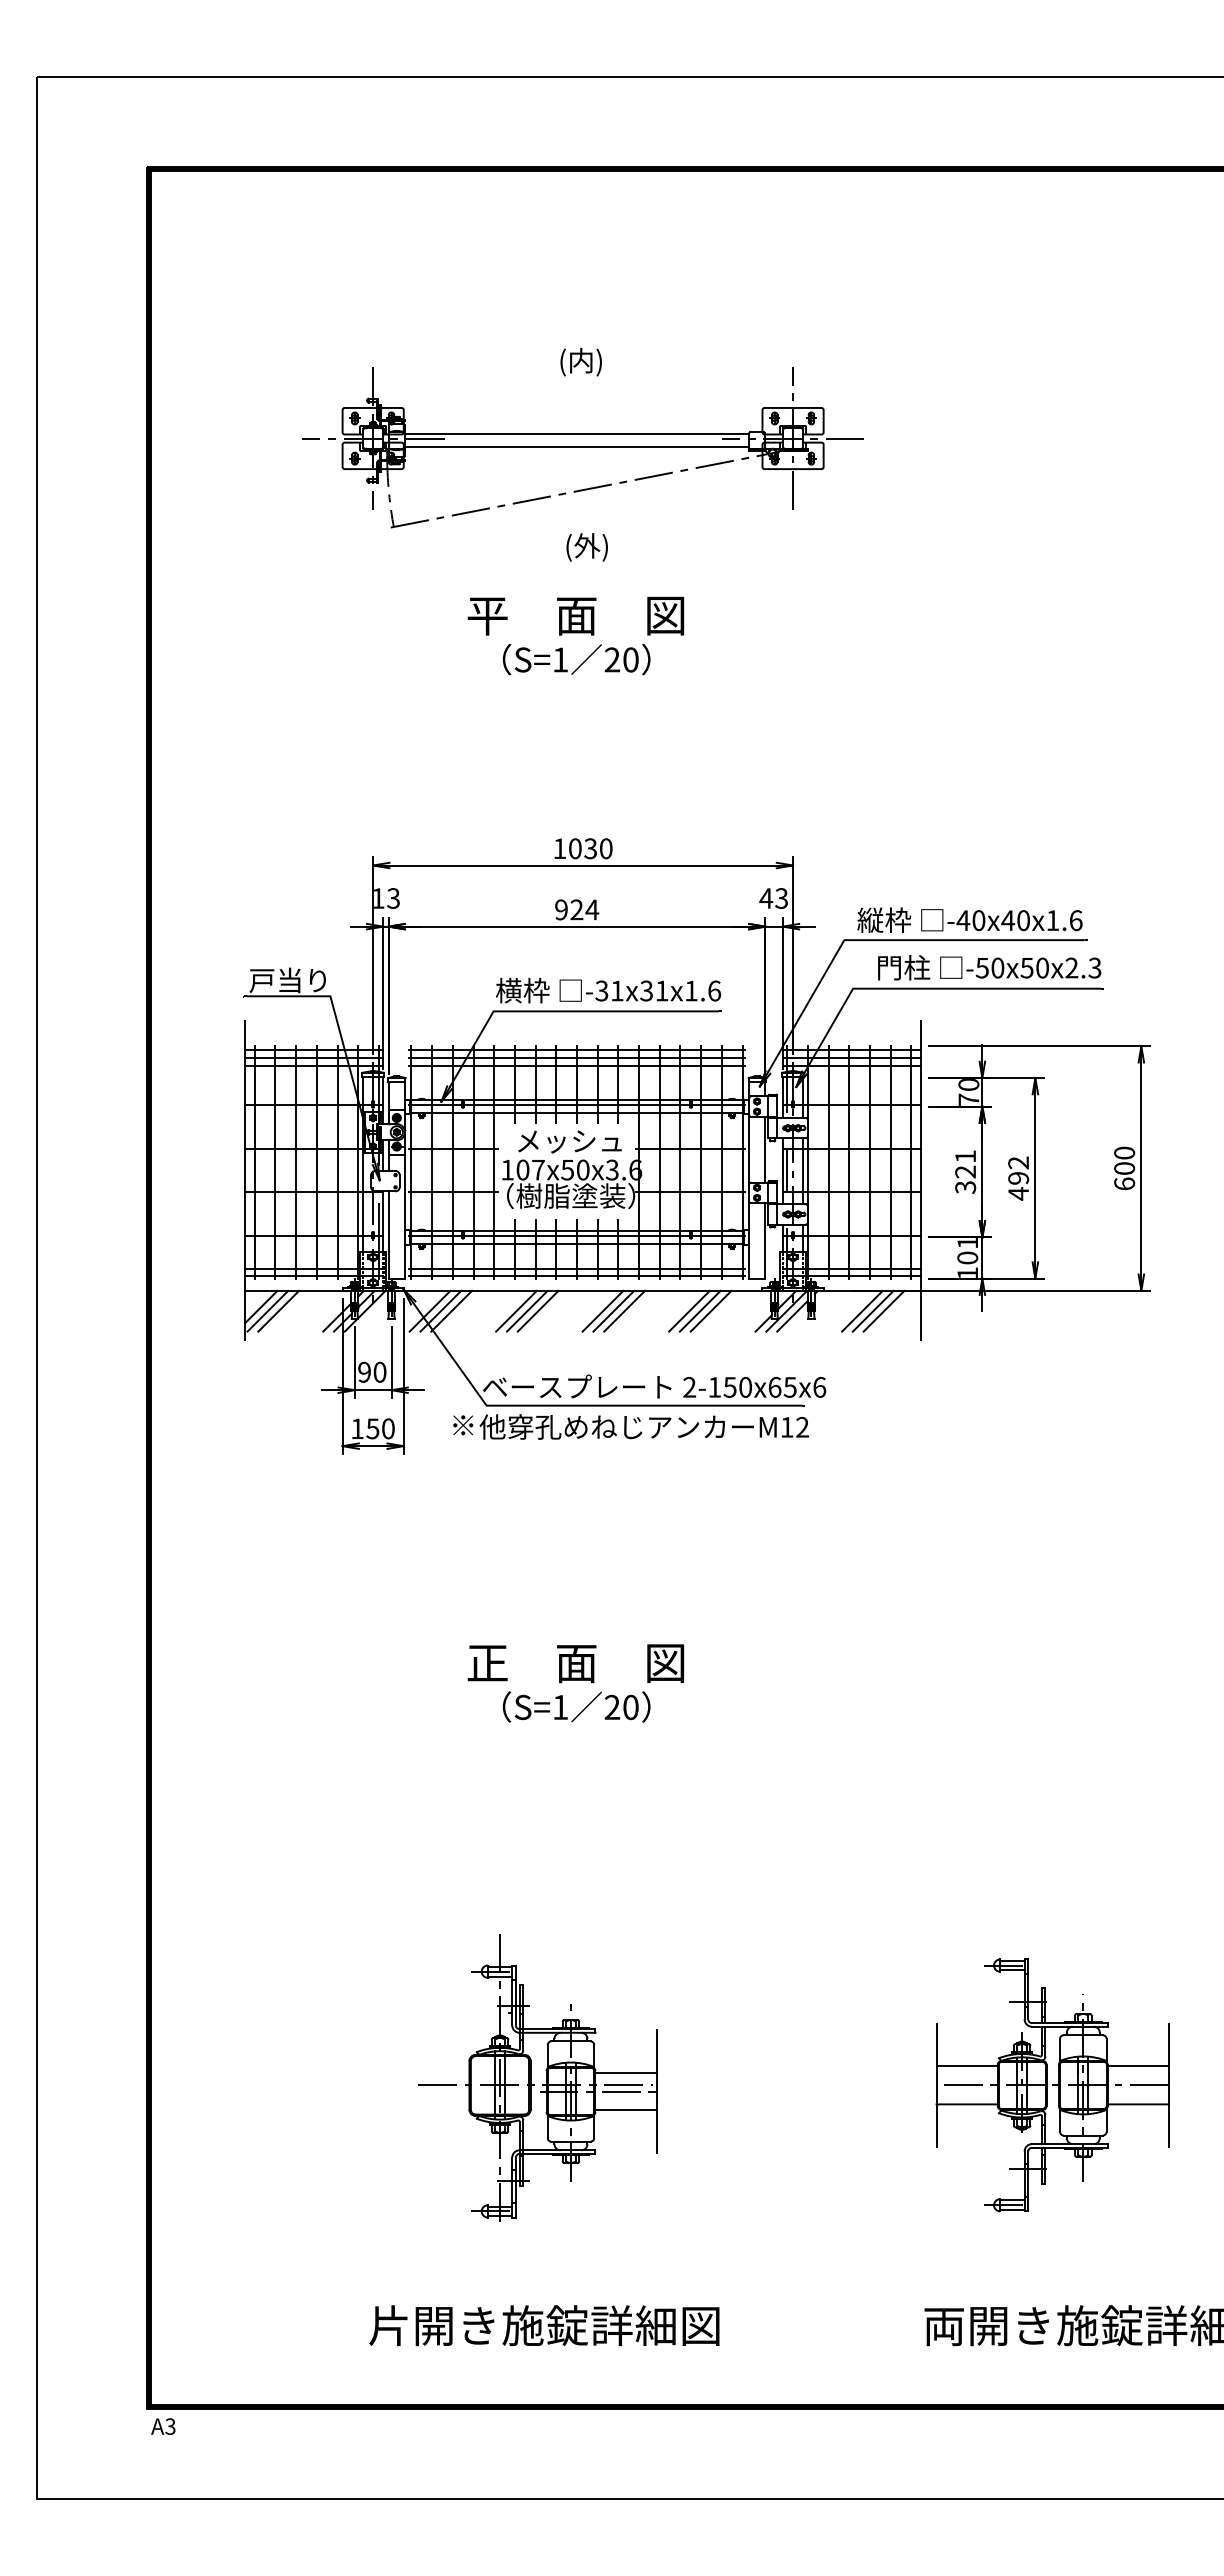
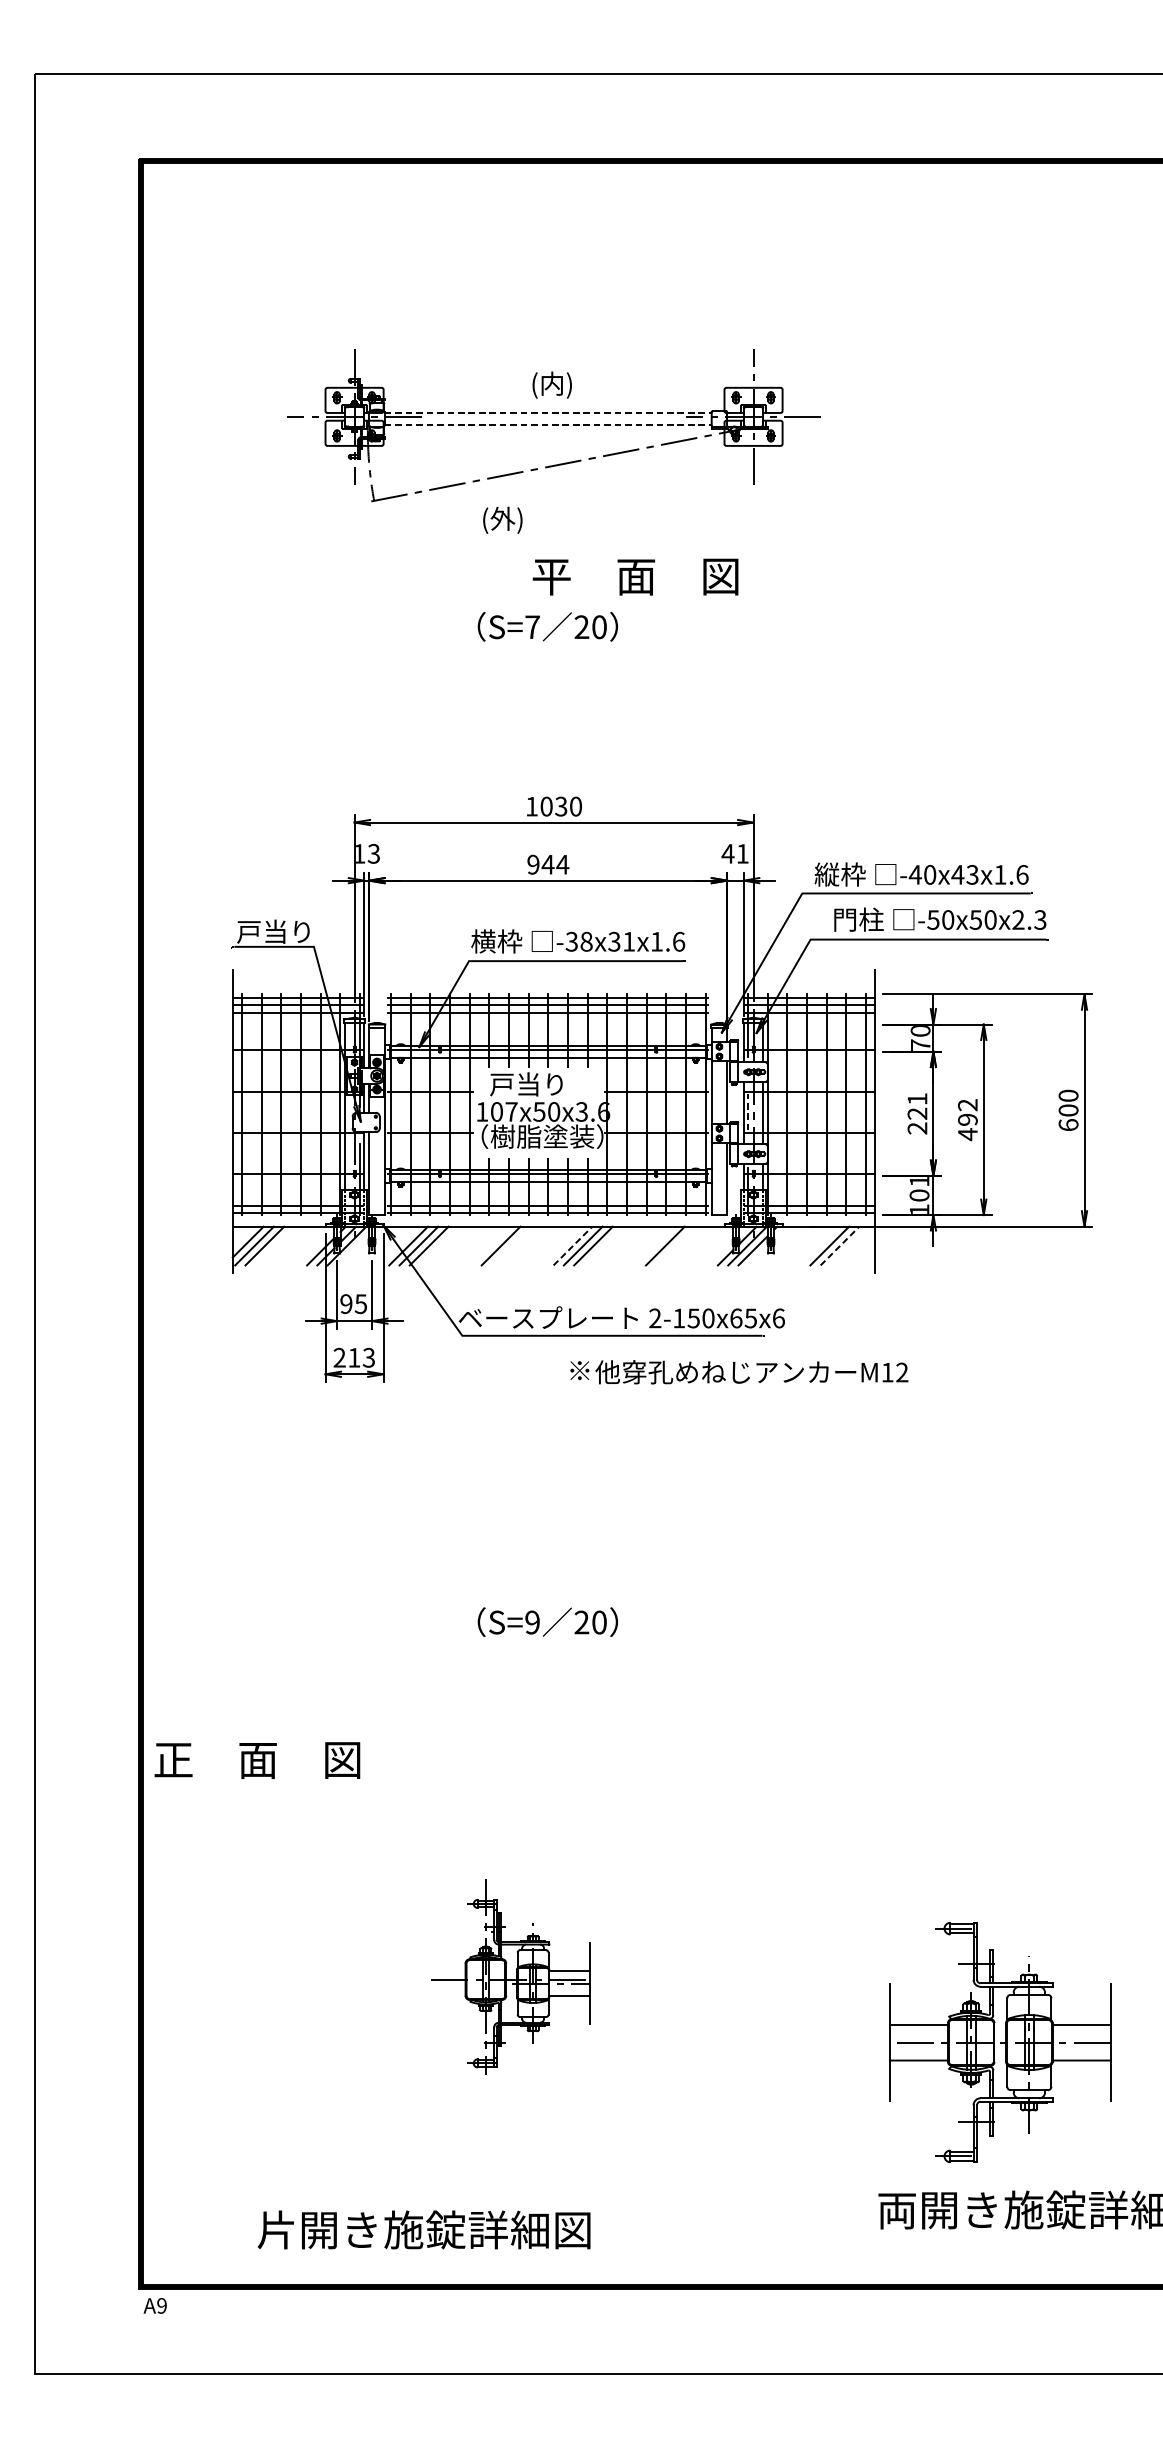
text: (580, 362) -> (551, 385), moved
line: (577, 434) -> (548, 413), solid -> dashed
line: (577, 446) -> (548, 424), solid -> dashed
text: (586, 547) -> (502, 520), moved
text: (575, 615) -> (635, 576), moved
text: (560, 659) -> (532, 626), S=1 -> S=7
text: (781, 898) -> (742, 853), 43 -> 41
text: (576, 909) -> (547, 864), 924 -> 944
text: (1023, 920) -> (972, 874), -40x40x1.6 -> -40x43x1.6
text: (617, 990) -> (586, 941), -31x31x1.6 -> -38x31x1.6
text: (568, 1140) -> (540, 1083), メッシュ -> 戸当り
line: (787, 1169) -> (748, 1111), solid -> dashed
text: (965, 1187) -> (917, 1128), 321 -> 221
line: (516, 1310) -> (490, 1245), removed
line: (537, 1310) -> (510, 1245), removed
line: (689, 1310) -> (655, 1245), removed
line: (710, 1310) -> (675, 1245), removed
line: (862, 1310) -> (819, 1245), removed
line: (603, 1311) -> (573, 1246), solid -> dashed
line: (884, 1311) -> (840, 1246), solid -> dashed
text: (379, 1371) -> (360, 1303), 90 -> 95
text: (630, 1426) -> (738, 1371), moved
text: (372, 1428) -> (353, 1357), 150 -> 213
text: (575, 1663) -> (257, 1760), moved
text: (560, 1707) -> (532, 1622), S=1 -> S=9
part: (537, 2077) -> (510, 1974), size x0.7
part: (1052, 2085) -> (1000, 2042), moved
text: (544, 2325) -> (424, 2229), moved
text: (170, 2426) -> (161, 2305), A3 -> A9

